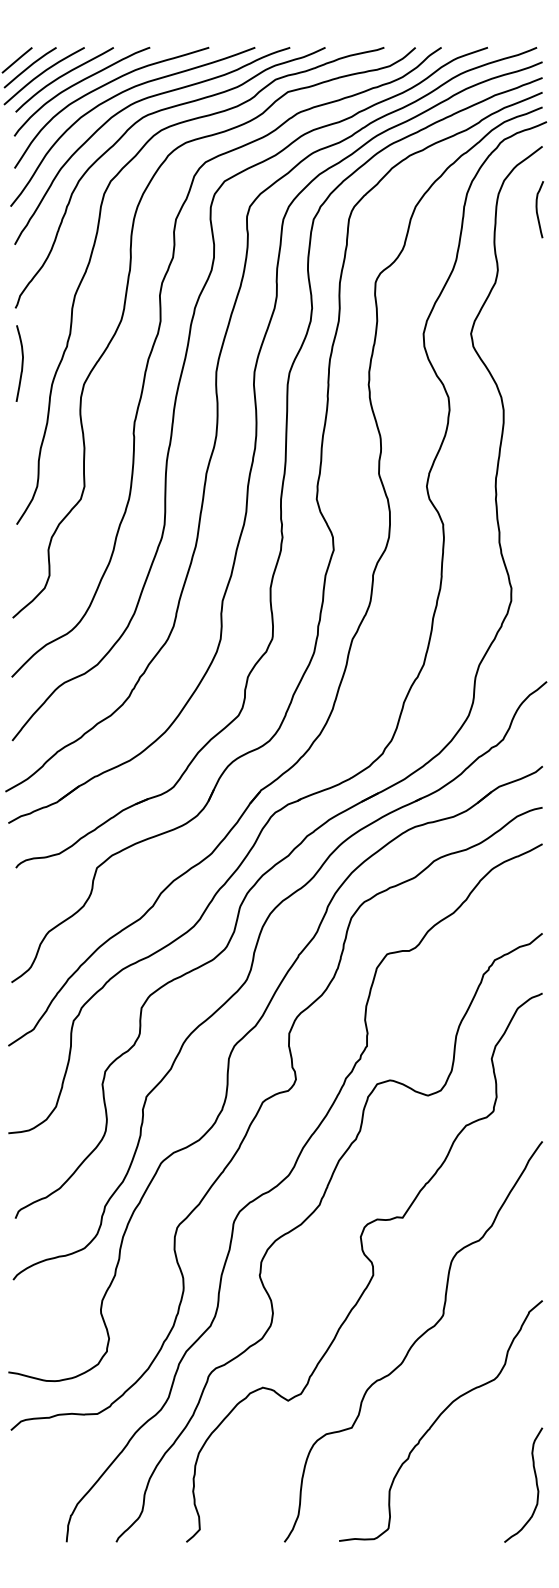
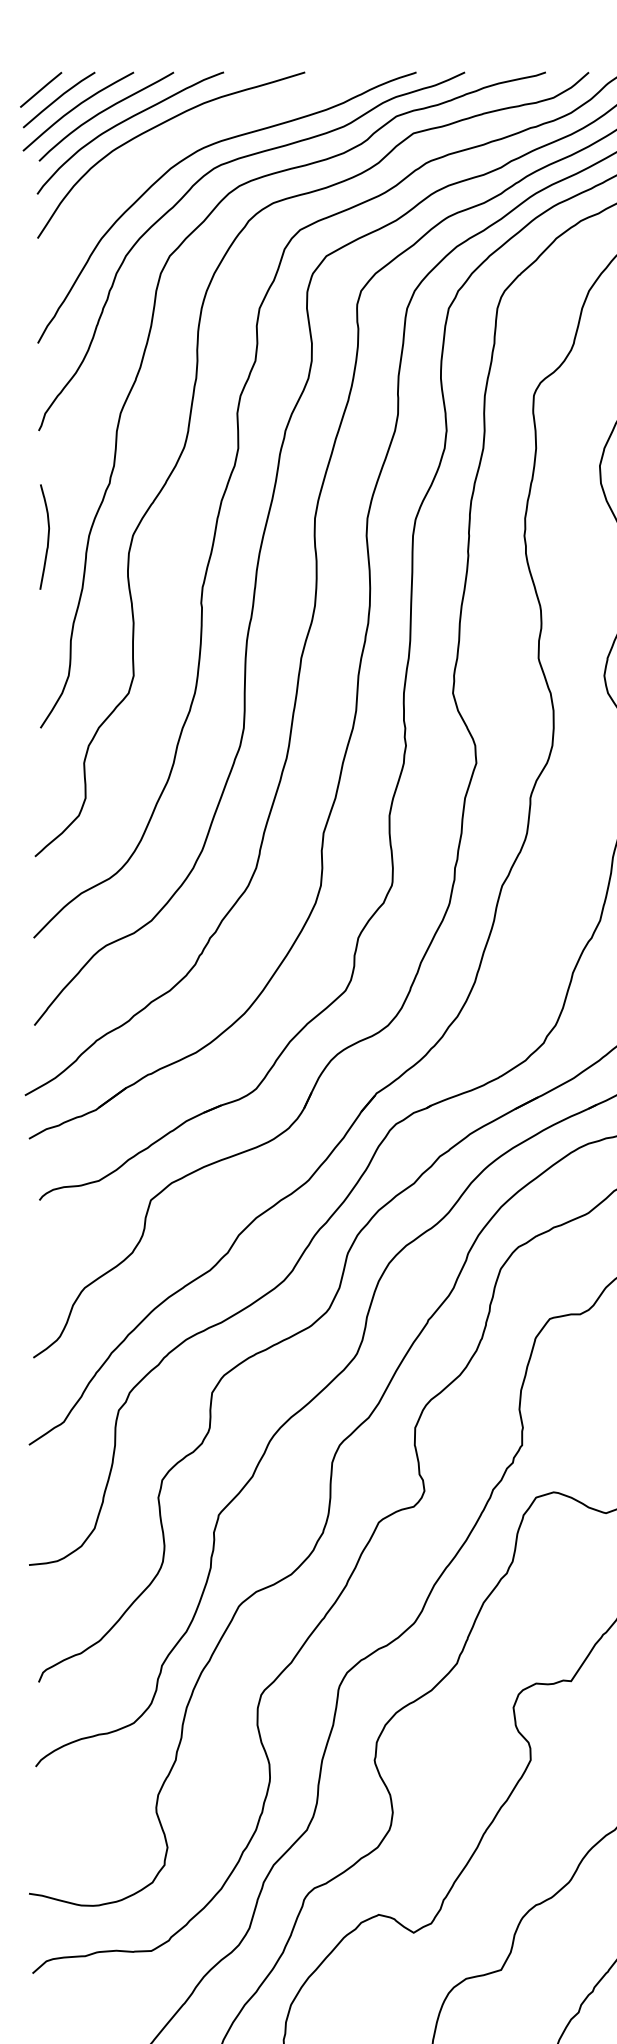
curve: (113, 98) -> (173, 142), removed
curve: (21, 363) -> (47, 536), moved

